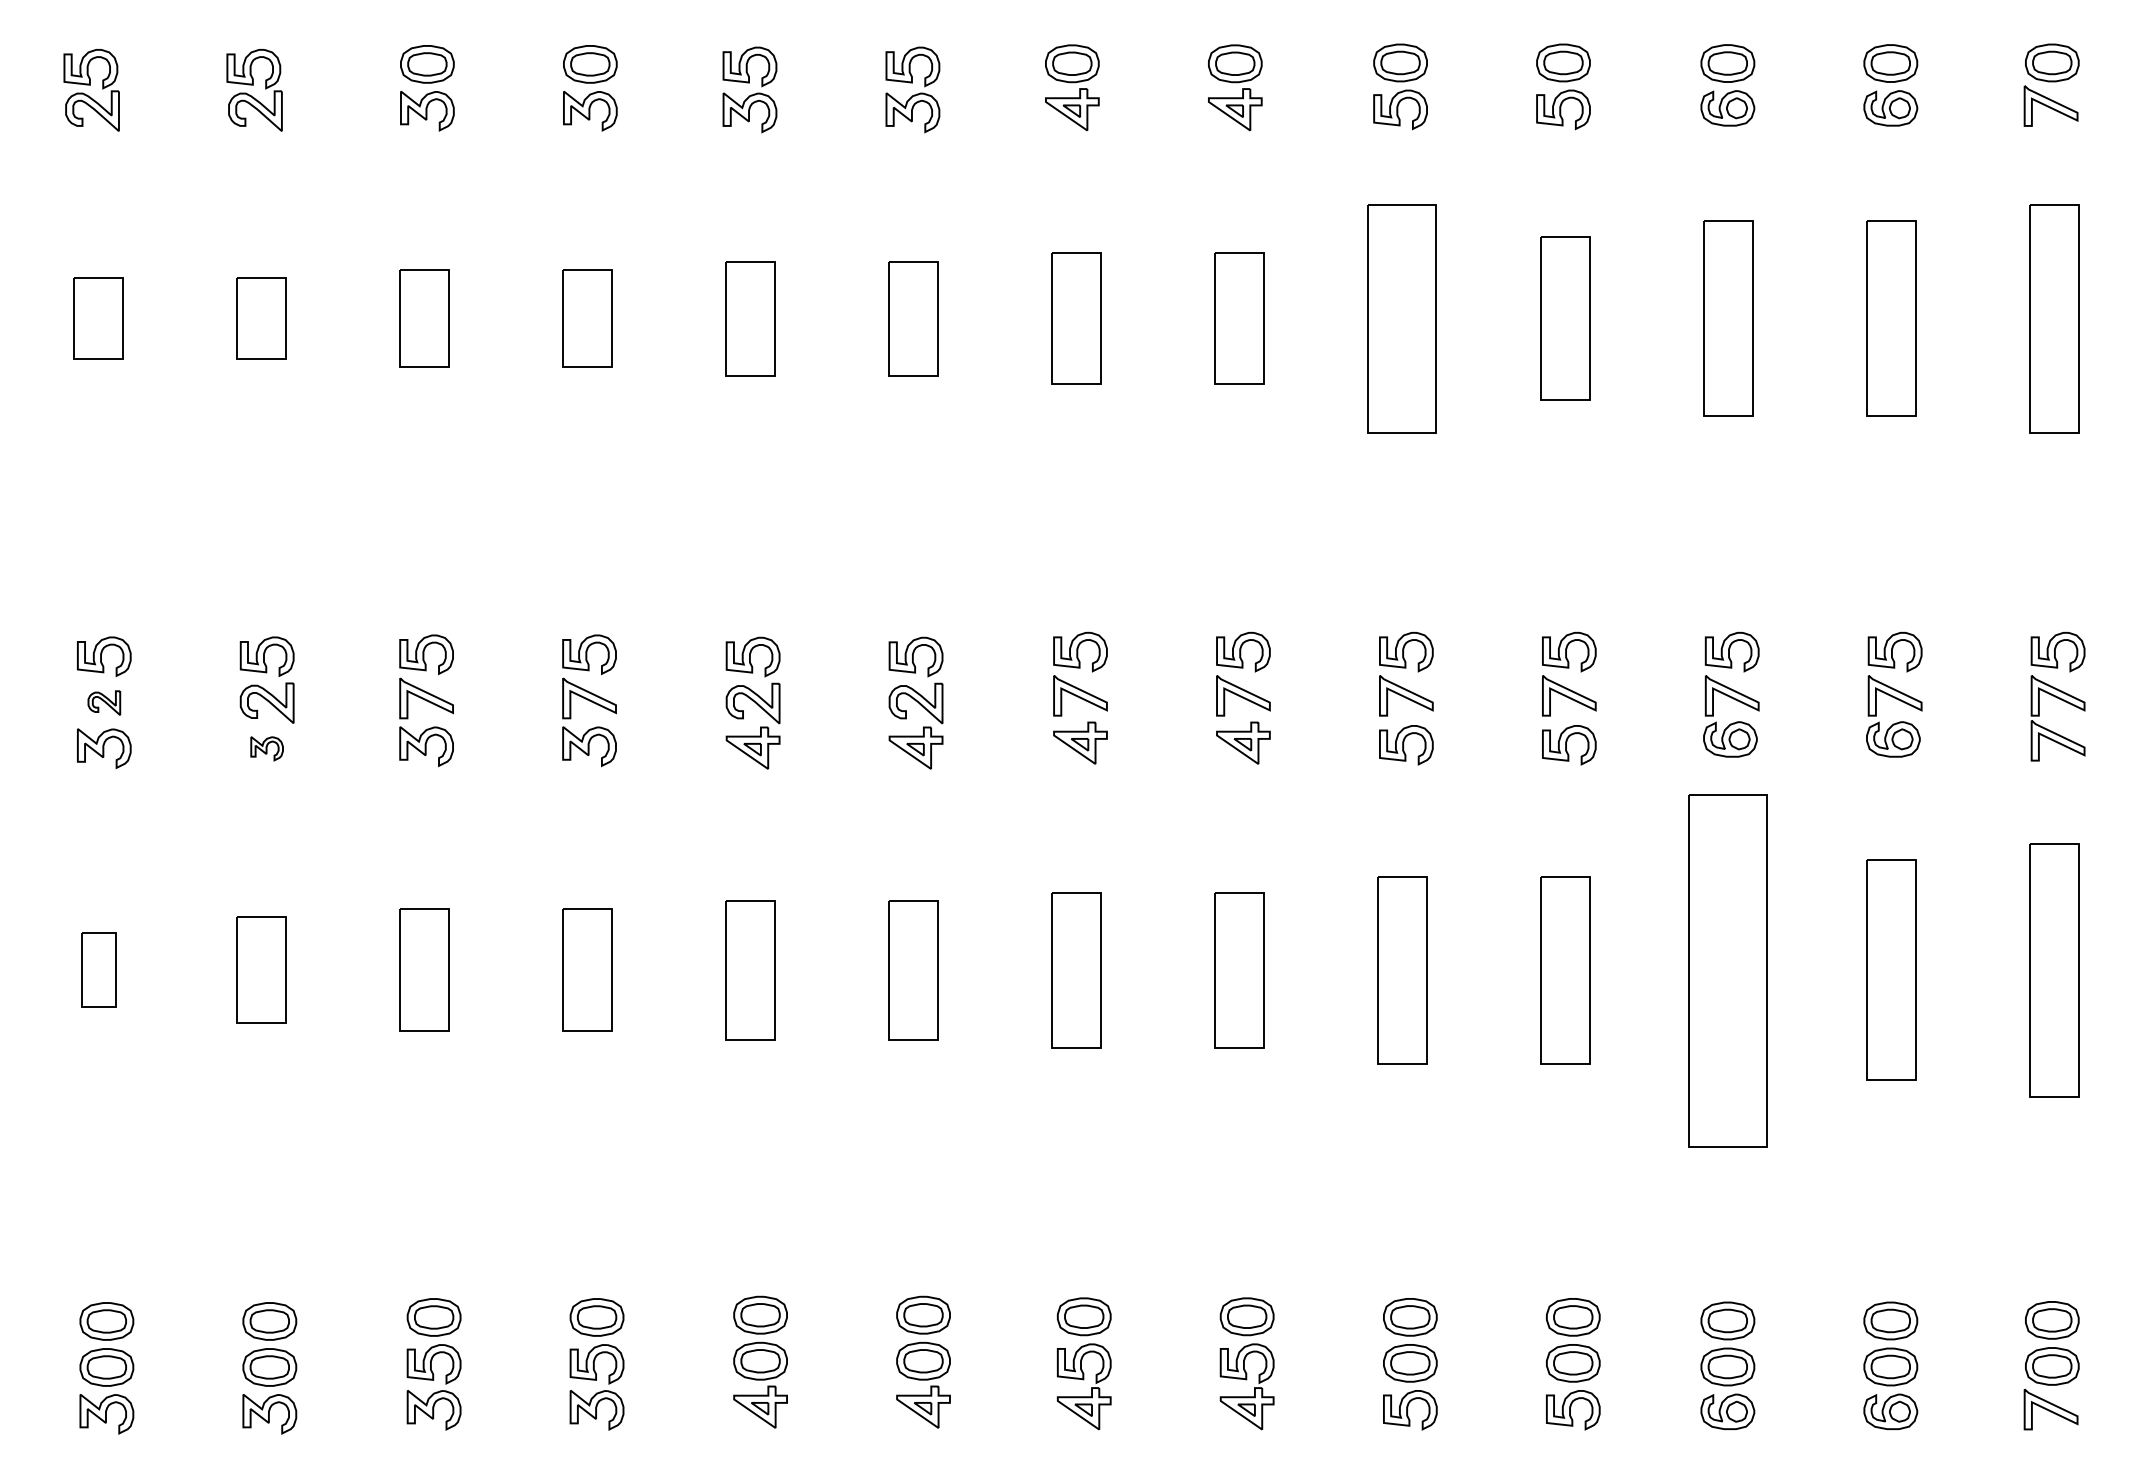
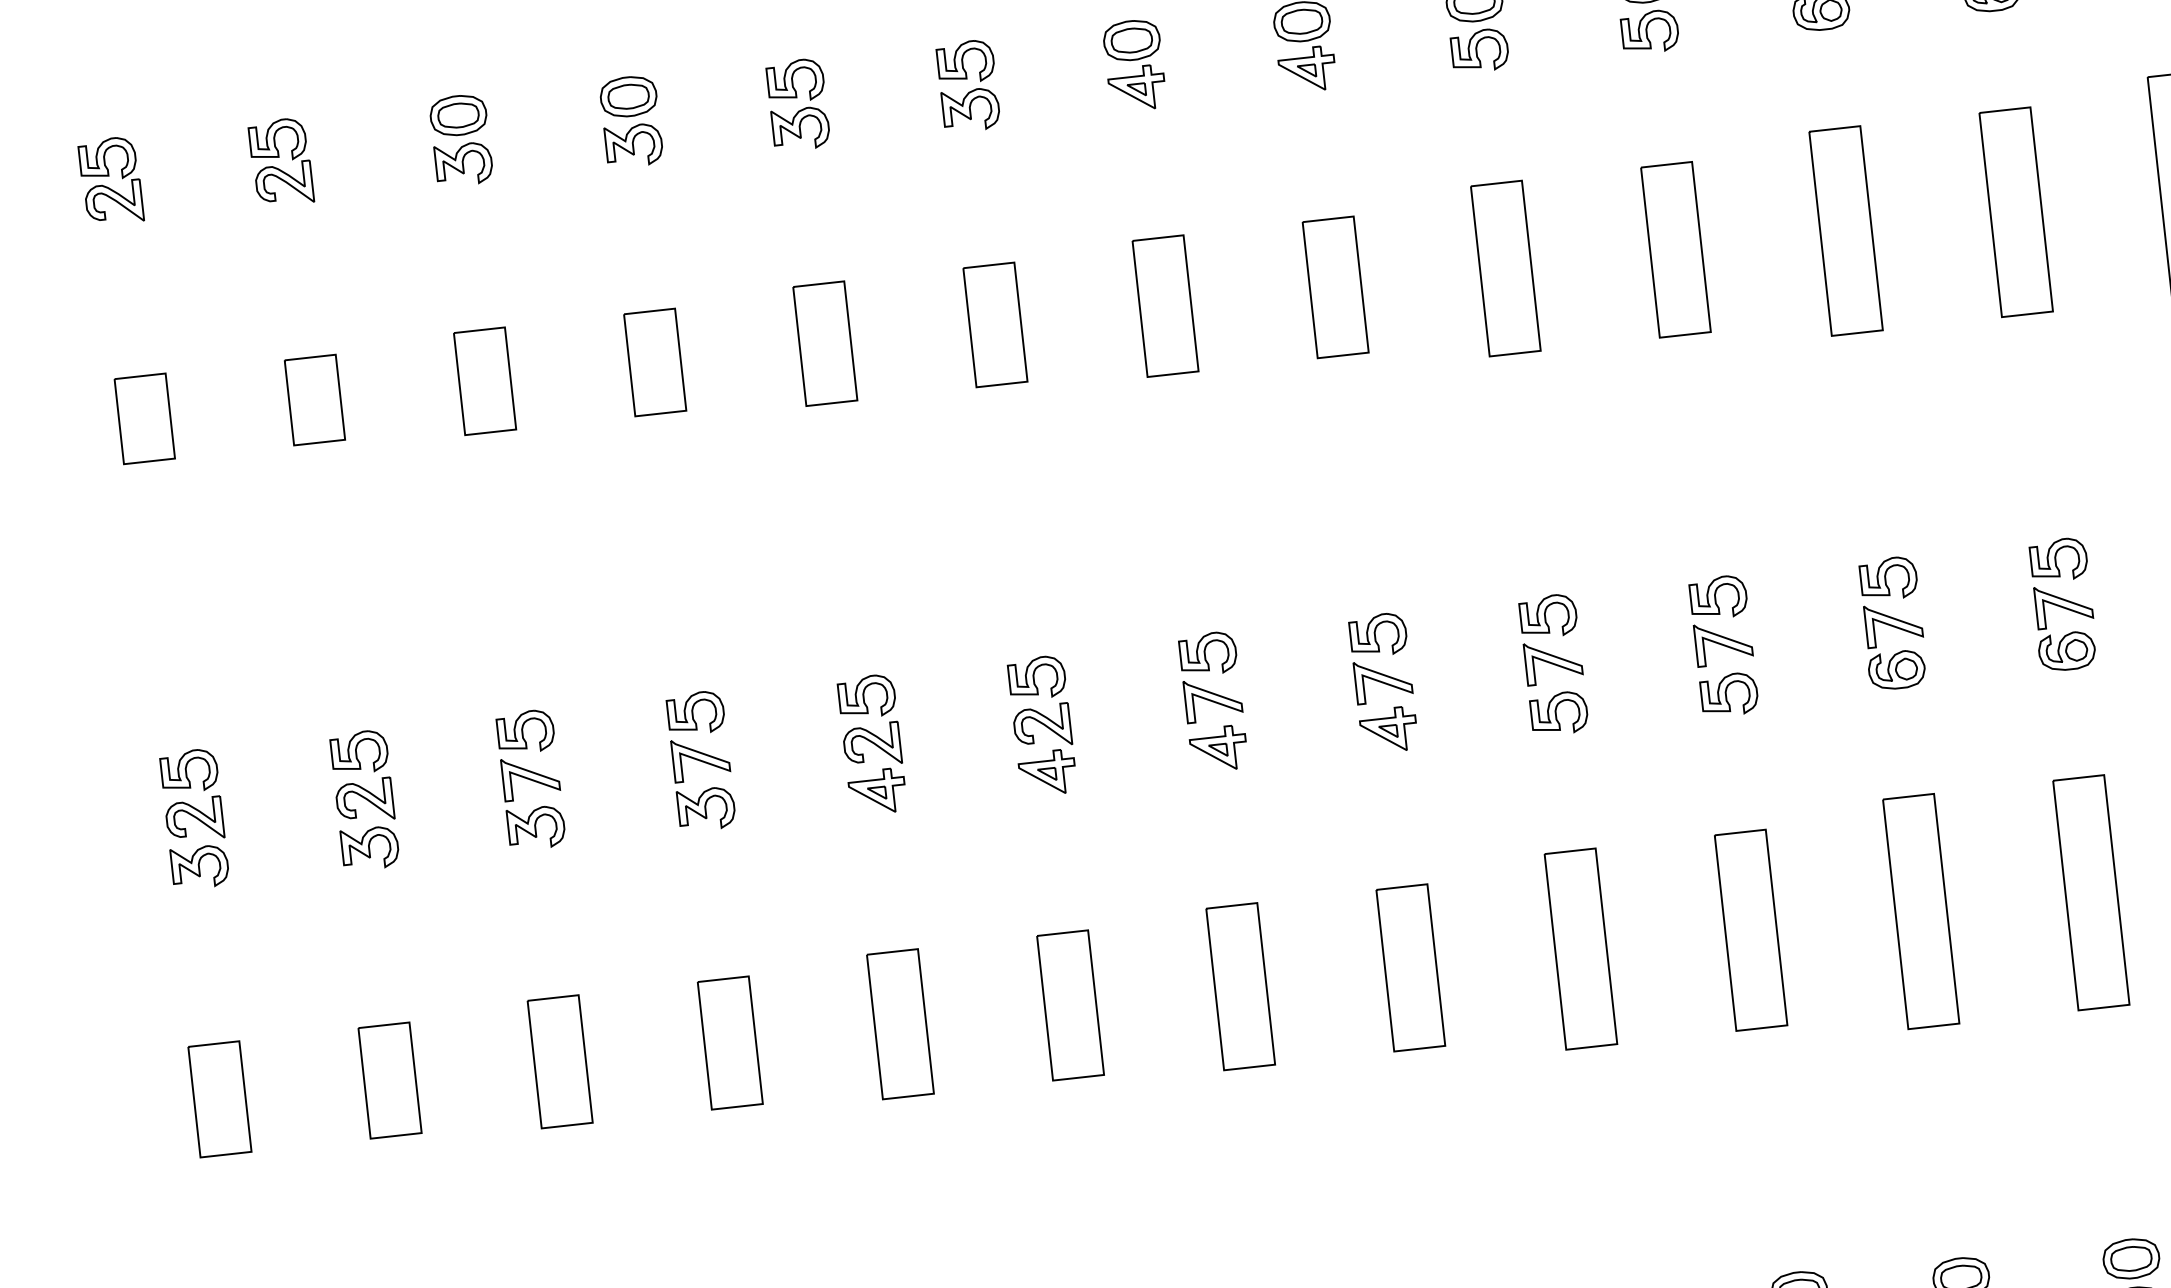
part: (1402, 318) -> (1505, 268), size x0.71
part: (104, 702) -> (194, 819), size x1.67
part: (266, 748) -> (369, 848), size x1.67
part: (98, 969) -> (219, 1098), size x1.43
part: (1728, 969) -> (1921, 910), size x0.62

